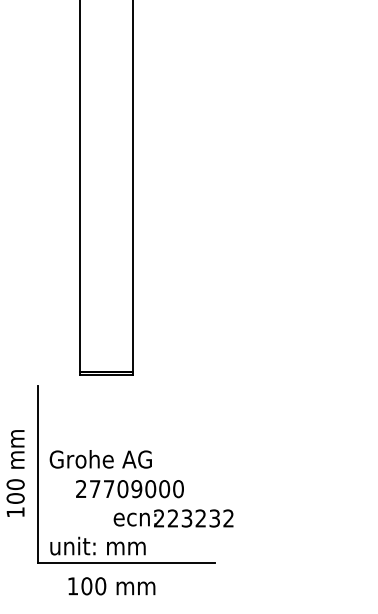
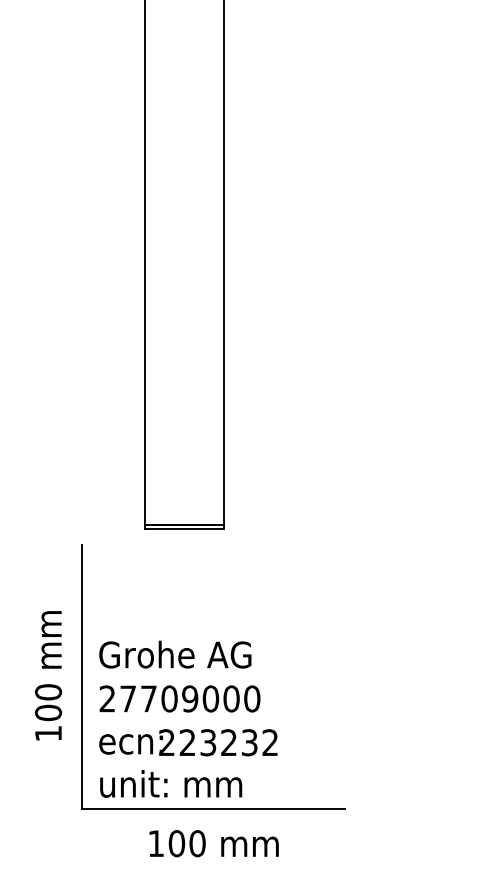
text: (129, 489) -> (179, 699), moved
text: (173, 518) -> (188, 742), moved
text: (111, 586) -> (213, 843), moved

